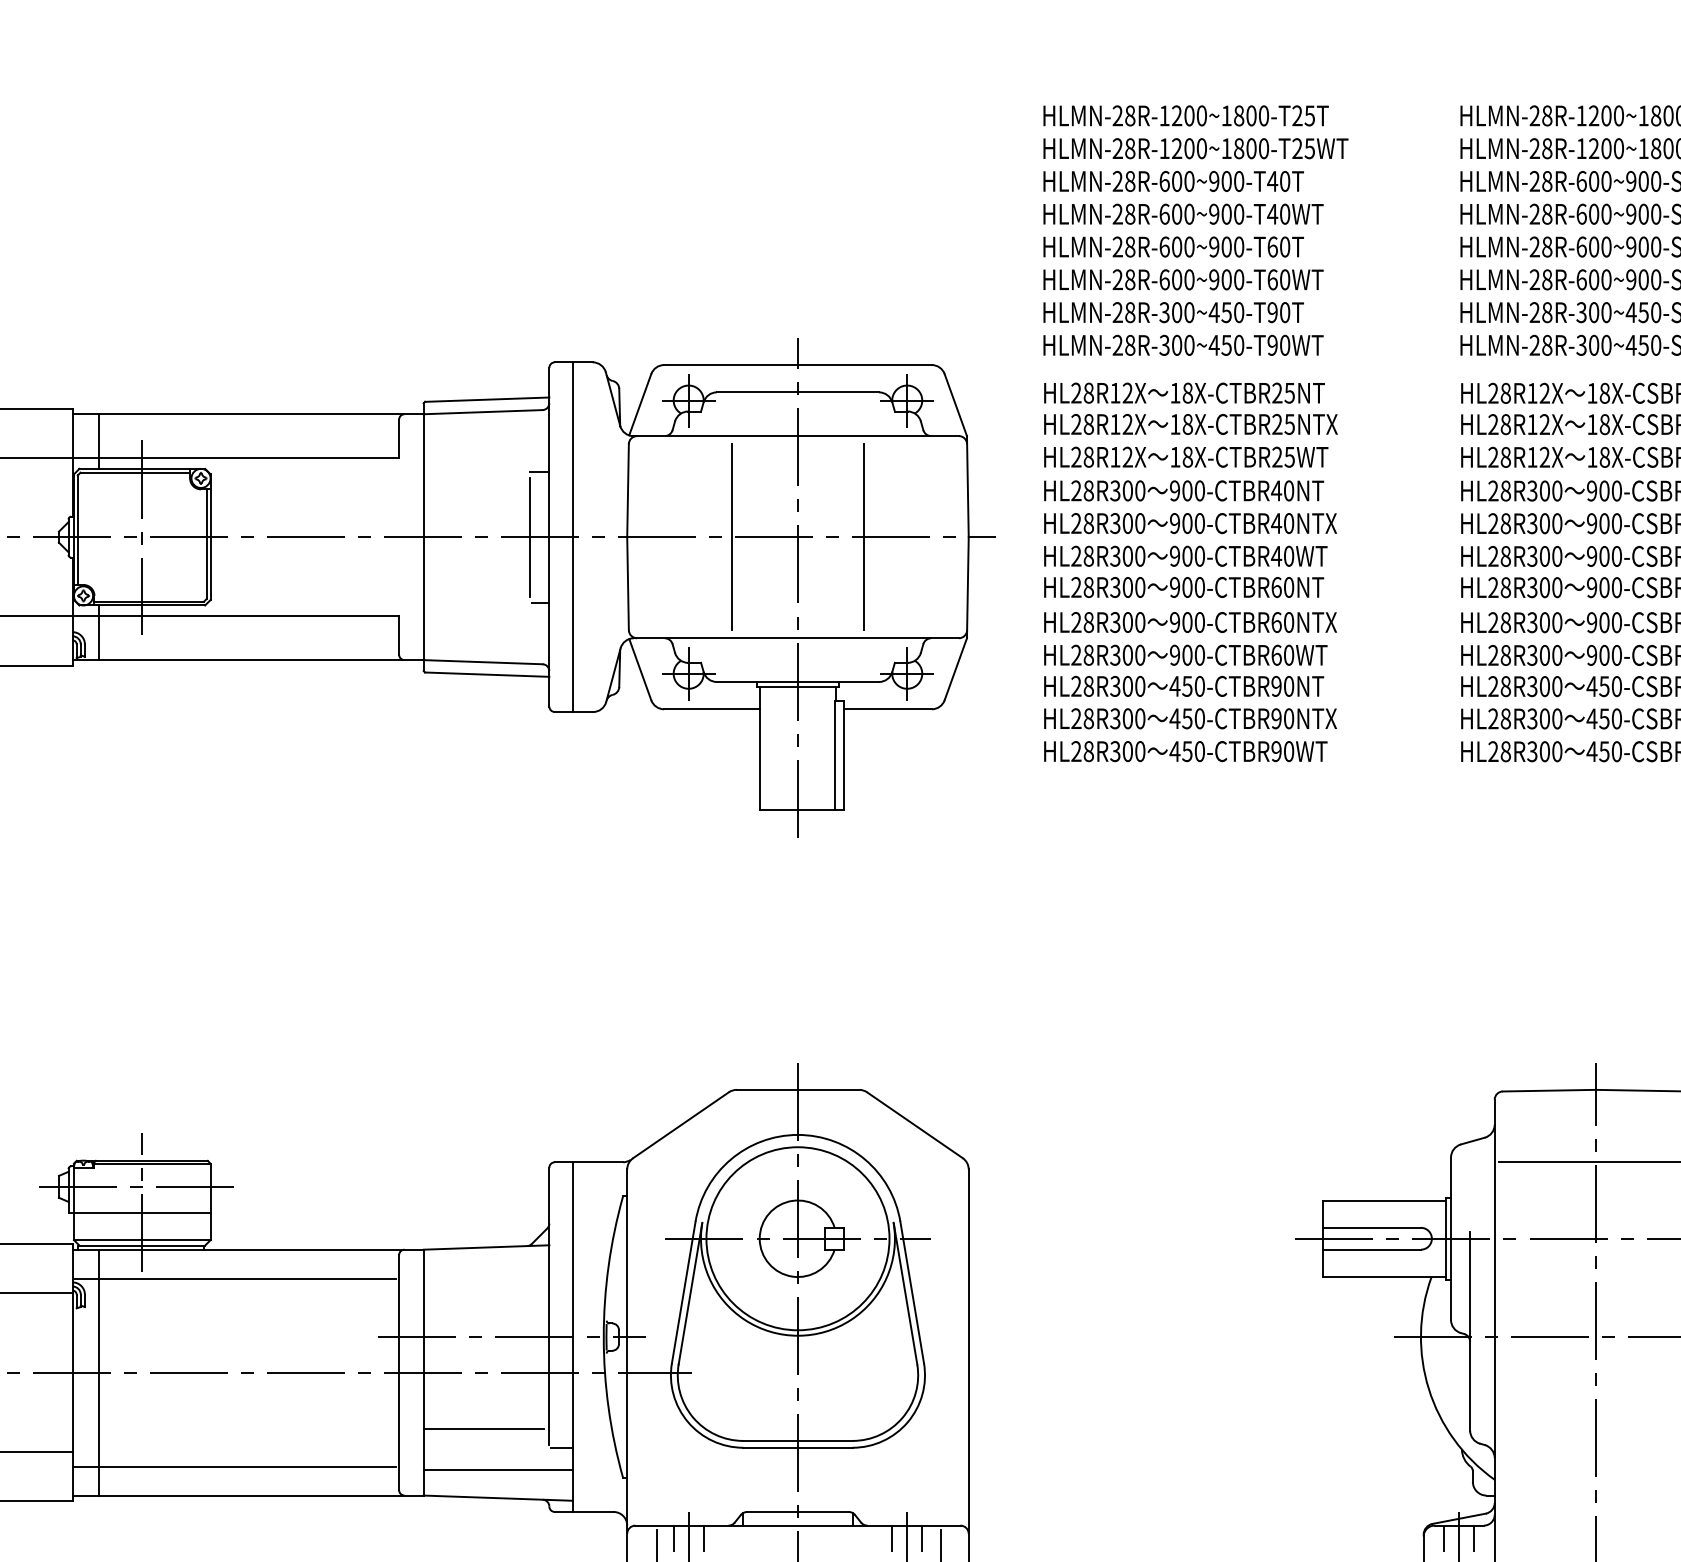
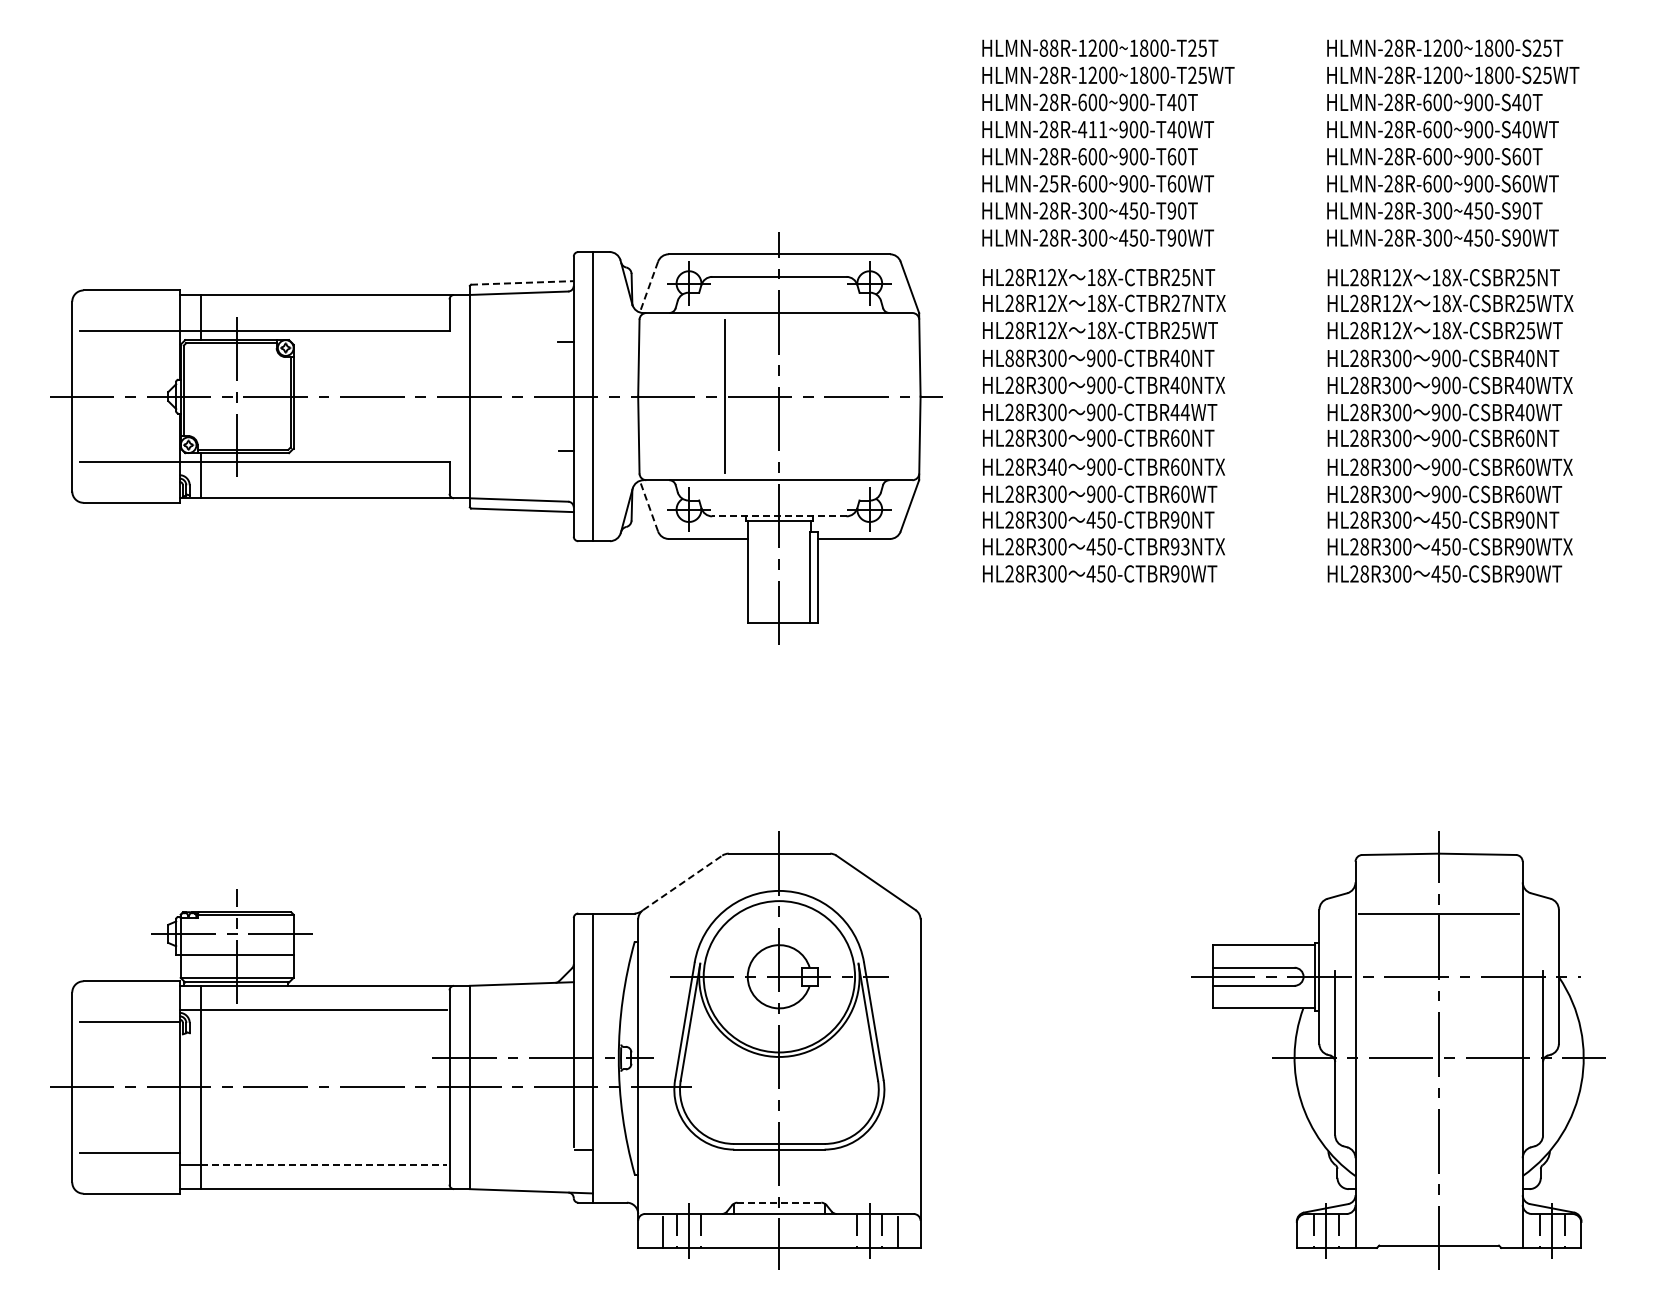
text: (1117, 114) -> (1043, 47), HLMN-28R-1200~1800-T25T -> HLMN-88R-1200~1800-T25T
text: (1176, 214) -> (1092, 129), HLMN-28R-600~900-T40WT -> HLMN-28R-411~900-T40WT
text: (1129, 279) -> (1053, 183), HLMN-28R-600~900-T60WT -> HLMN-25R-600~900-T60WT
line: (487, 399) -> (522, 282), solid -> dashed
line: (639, 405) -> (648, 287), solid -> dashed
text: (1289, 424) -> (1185, 303), 18X-CTBR25NTX -> 18X-CTBR27NTX
text: (1076, 491) -> (1009, 358), HL28R300 -> HL88R300
line: (529, 537) -> (557, 396), removed
line: (863, 537) -> (833, 396), removed
text: (1287, 556) -> (1184, 412), 900-CTBR40WT -> 900-CTBR44WT
text: (1127, 621) -> (1051, 466), HL28R300 -> HL28R340
line: (639, 670) -> (648, 506), solid -> dashed
line: (796, 682) -> (778, 516), solid -> dashed
text: (1289, 718) -> (1185, 546), 450-CTBR90NTX -> 450-CTBR93NTX
line: (682, 1124) -> (683, 882), solid -> dashed
line: (483, 1428) -> (519, 1133), removed
line: (247, 1466) -> (324, 1165), solid -> dashed
line: (498, 1469) -> (531, 1167), removed
line: (798, 1511) -> (779, 1202), solid -> dashed

